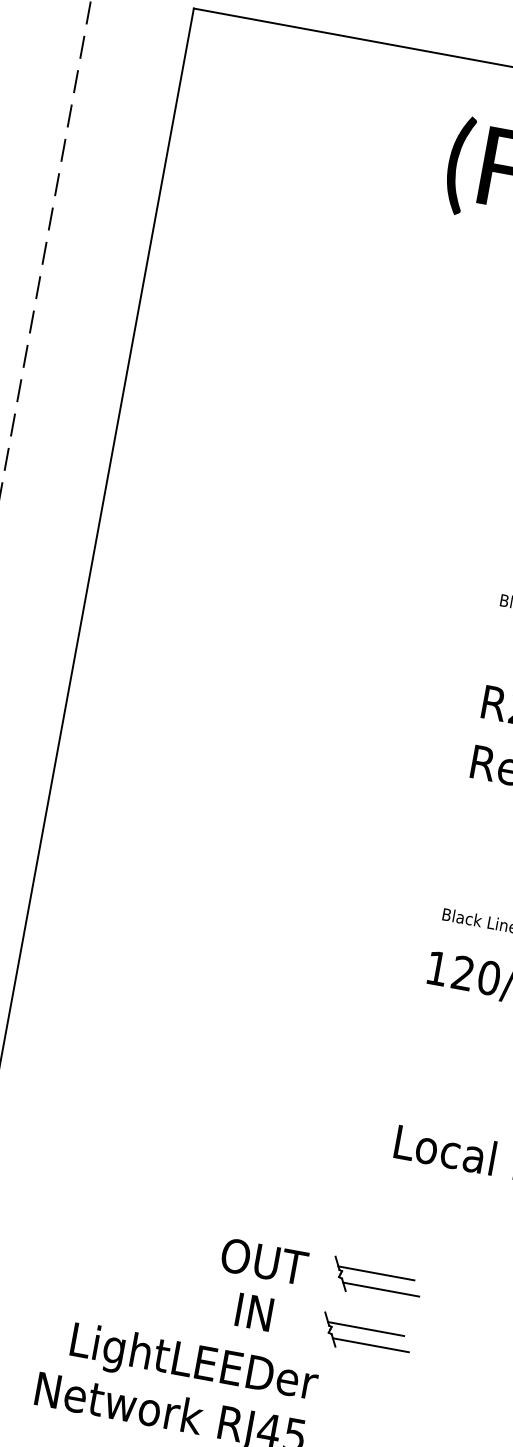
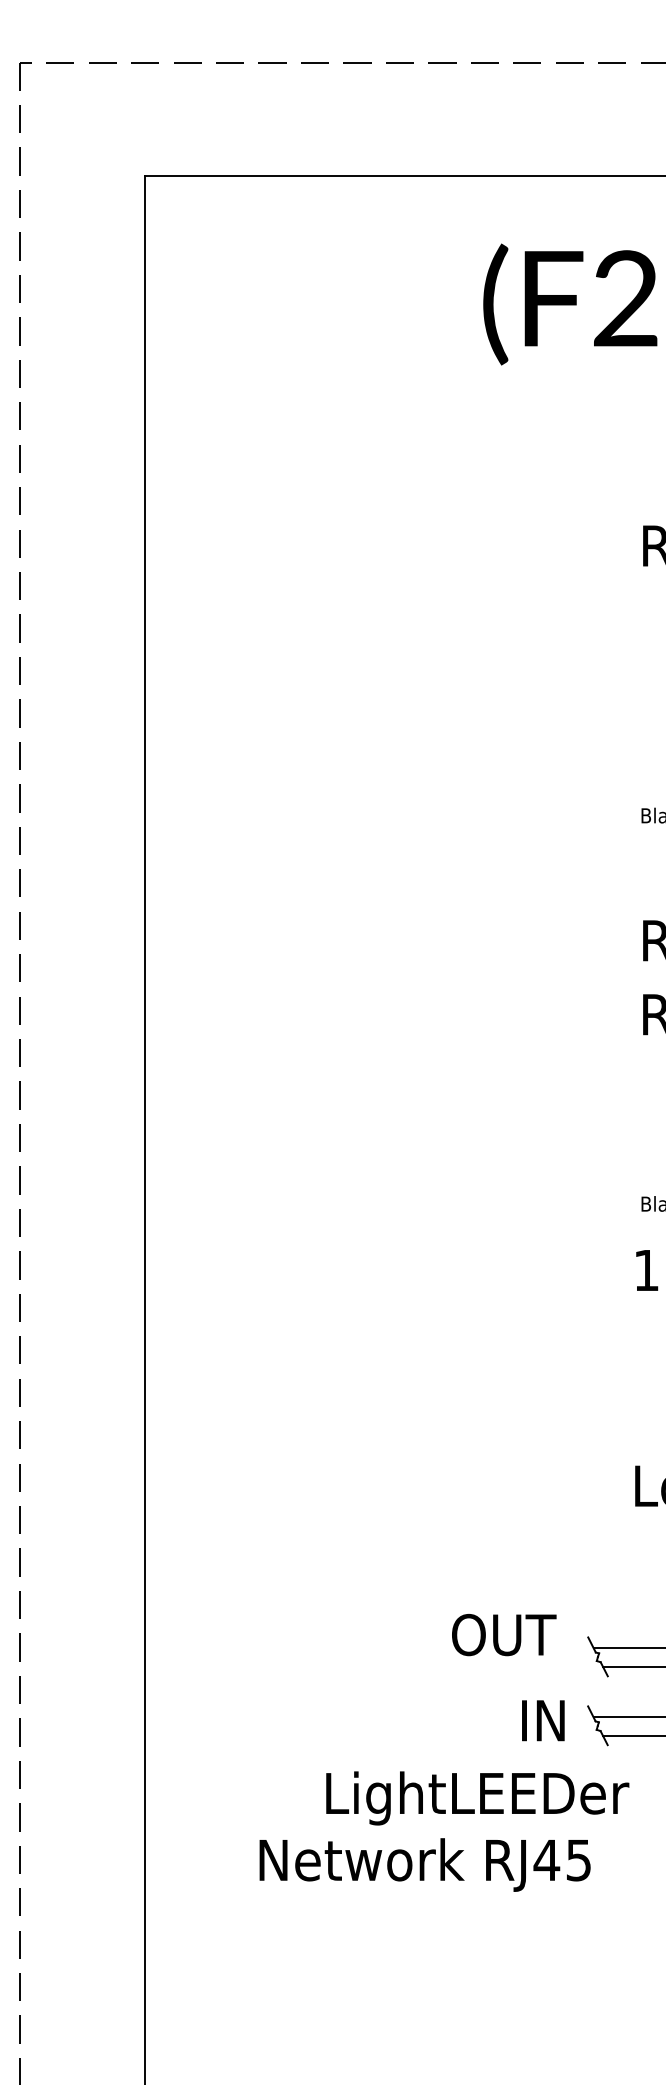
text: (264, 1262) -> (504, 1635), moved
text: (254, 1312) -> (543, 1720), moved
text: (193, 1365) -> (477, 1798), moved

